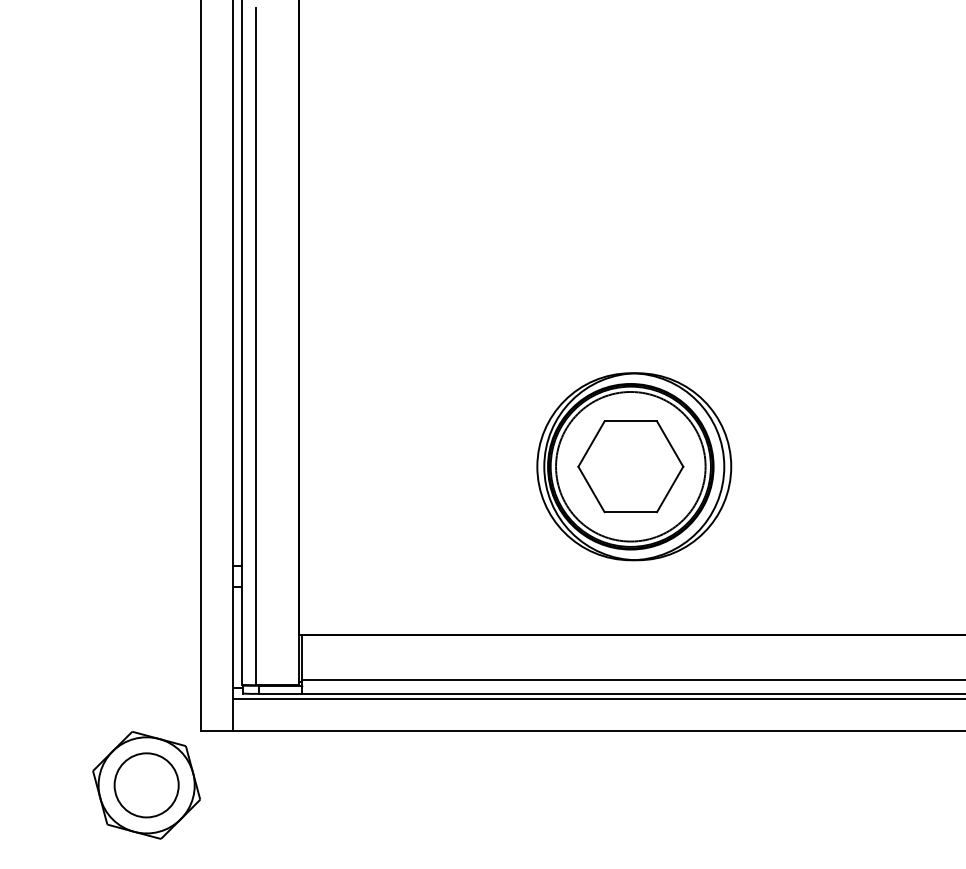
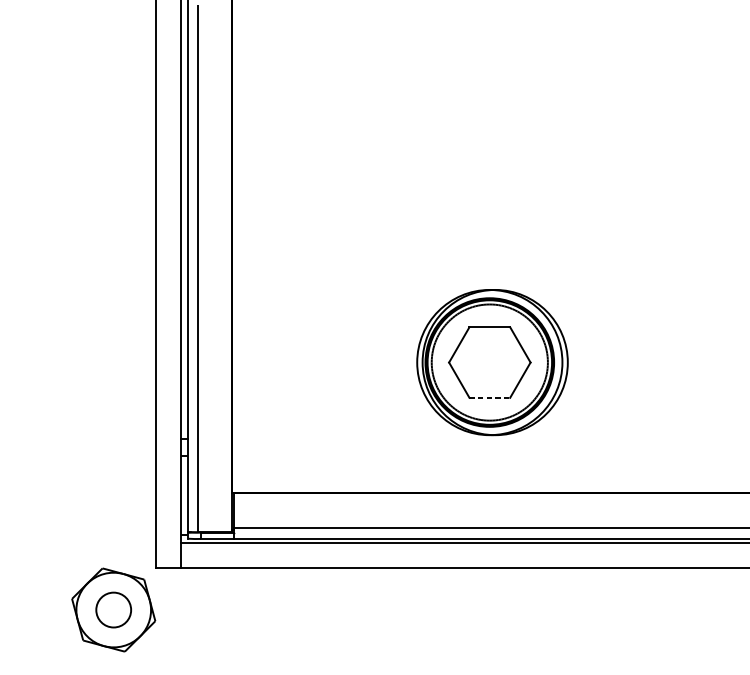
line: (631, 512) -> (490, 398), solid -> dashed
circle: (146, 785) -> (113, 610), size x0.7

